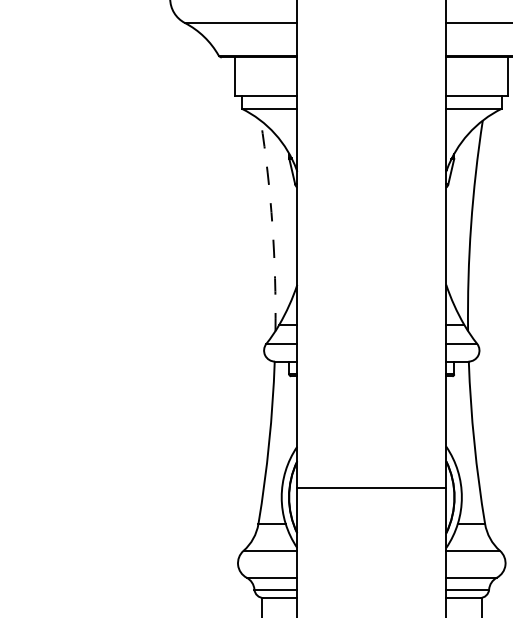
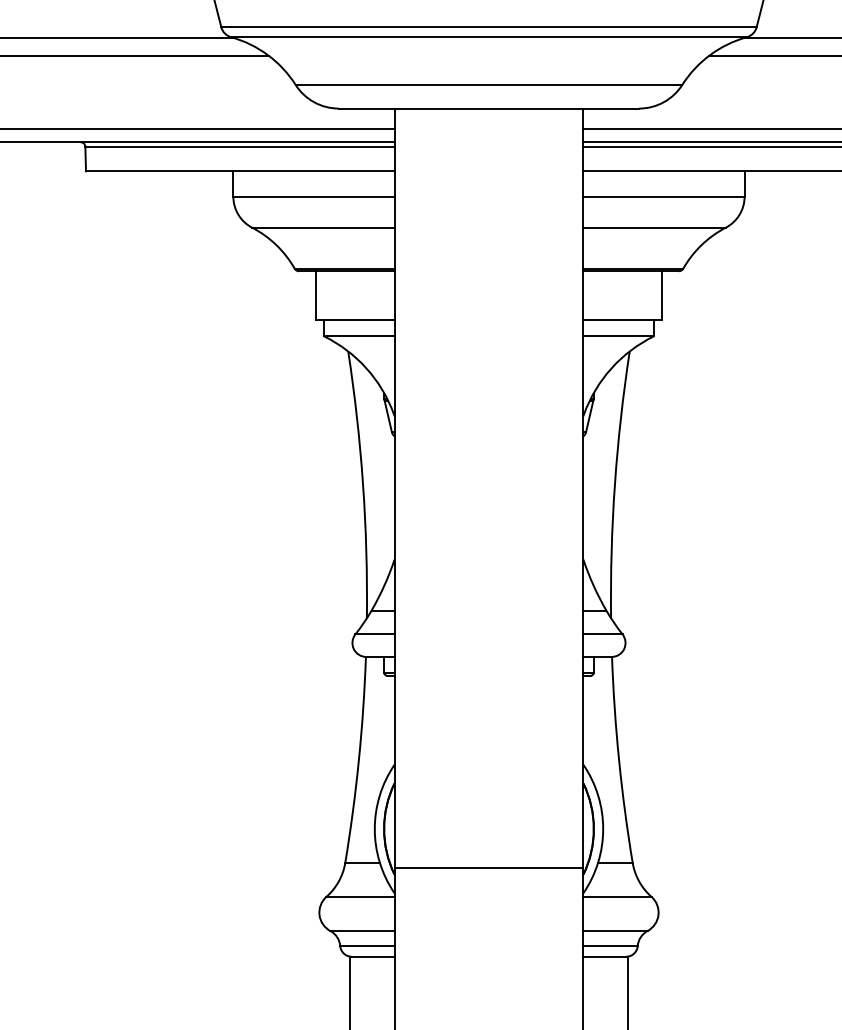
arc: (272, 225) -> (363, 484), dashed -> solid
line: (371, 488) -> (488, 868), moved

